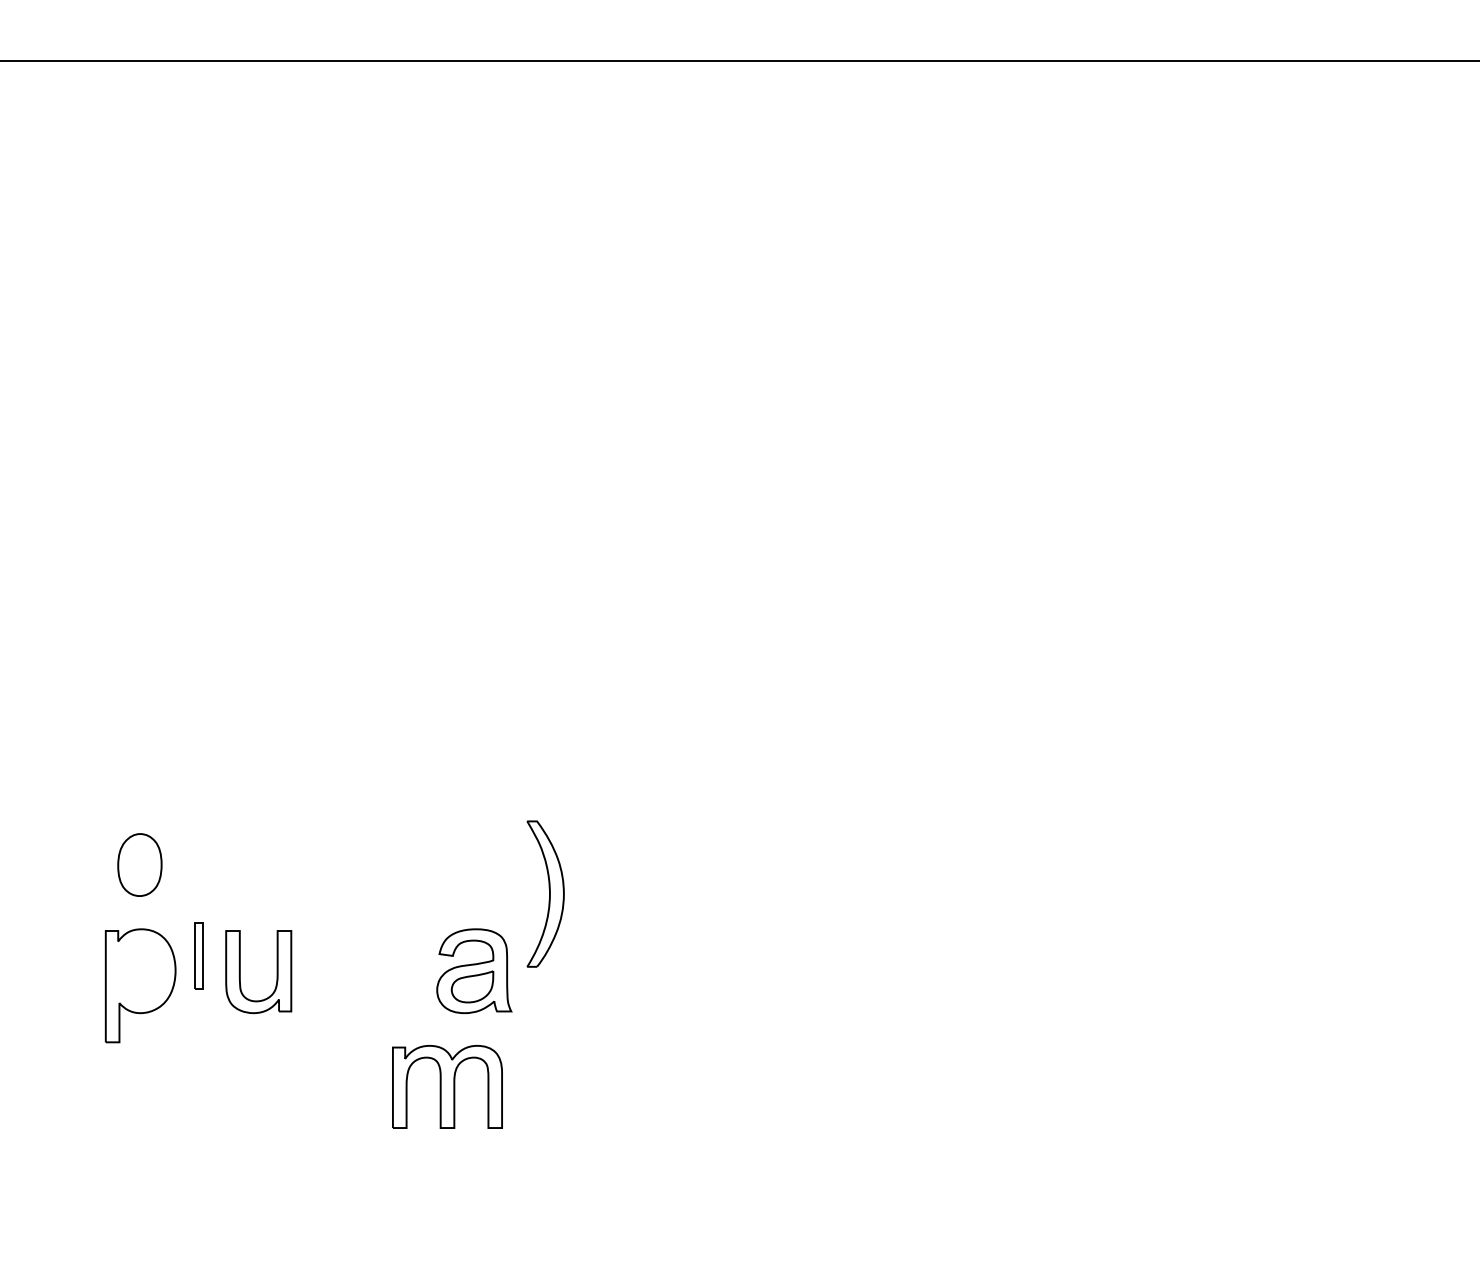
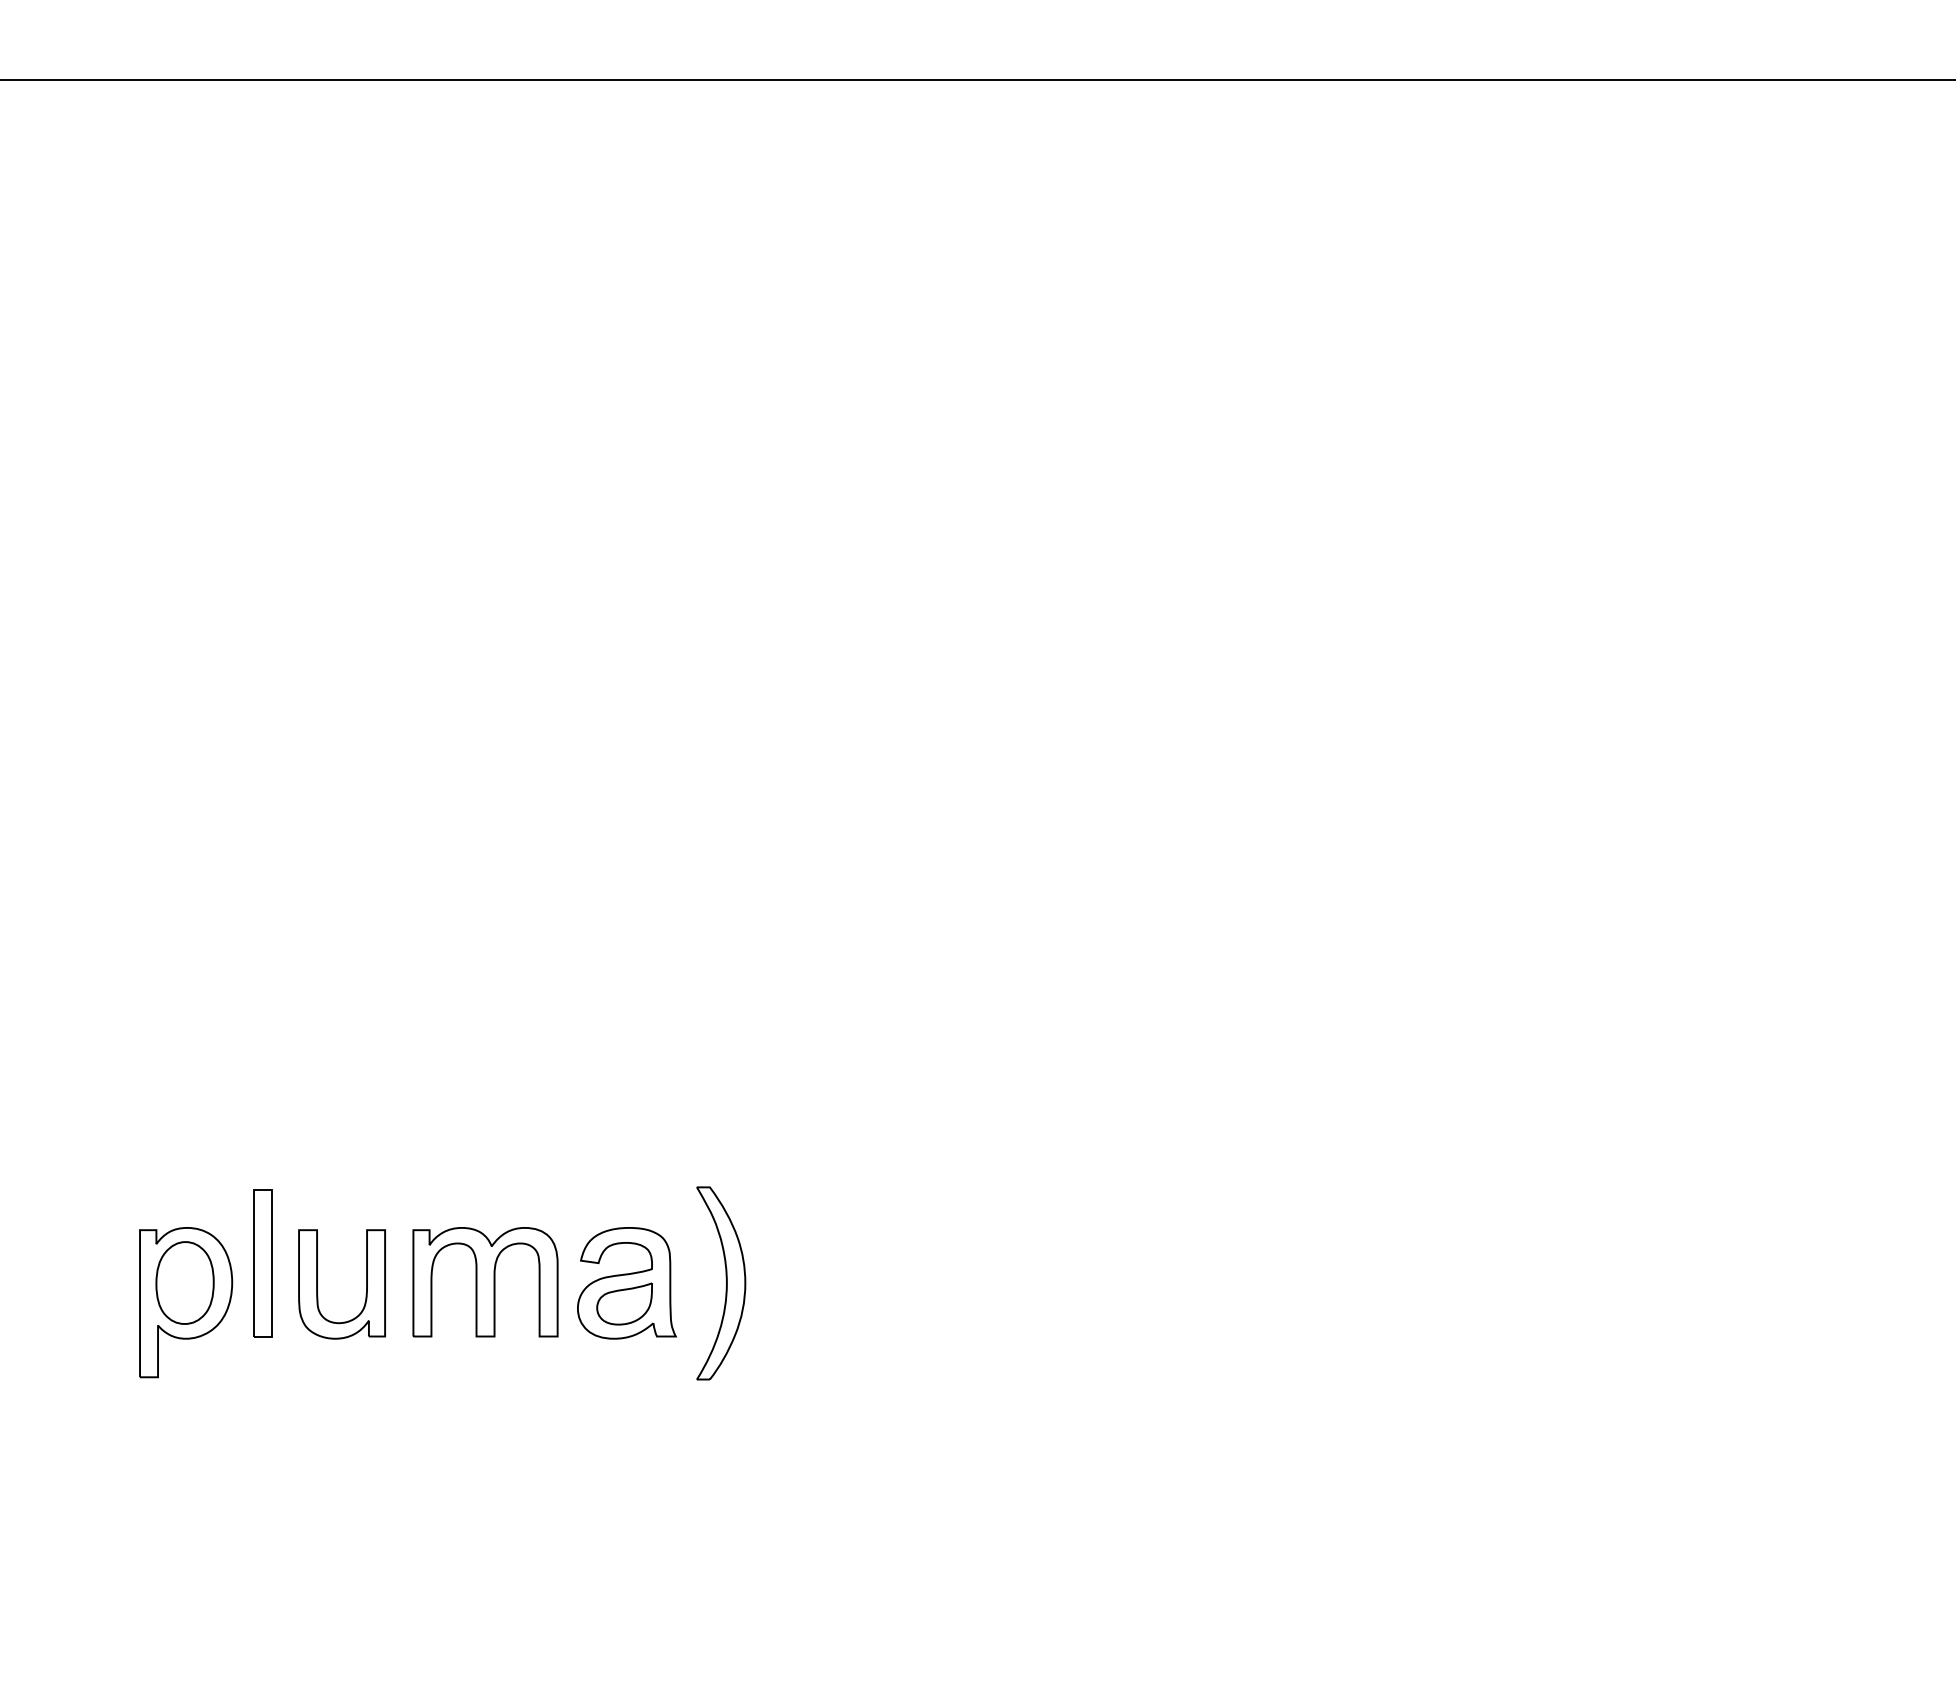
part: (139, 864) -> (184, 1282), moved
part: (545, 894) -> (721, 1283), moved
part: (198, 956) -> (262, 1263), size x1.67
part: (447, 1087) -> (485, 1282), moved

